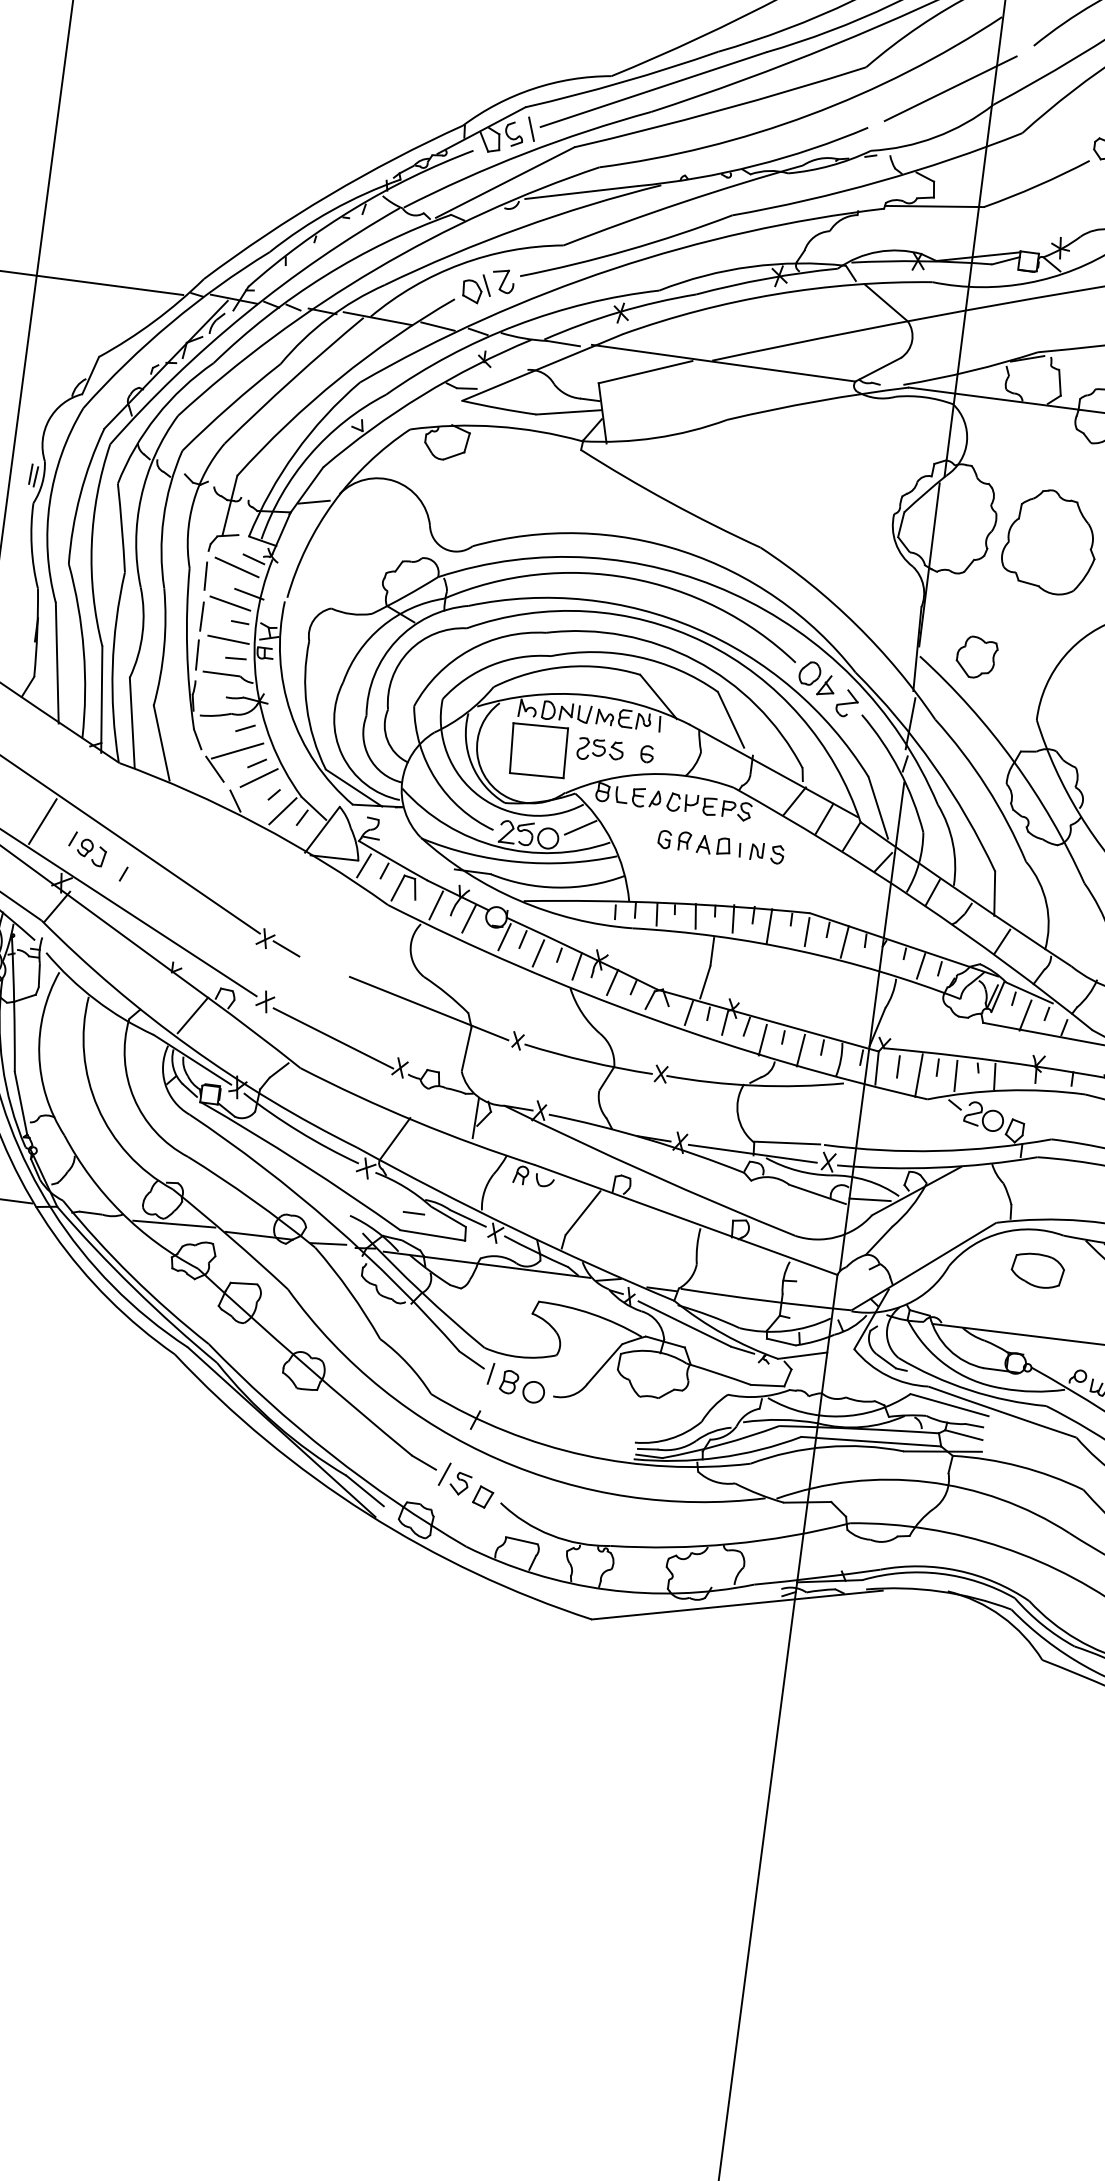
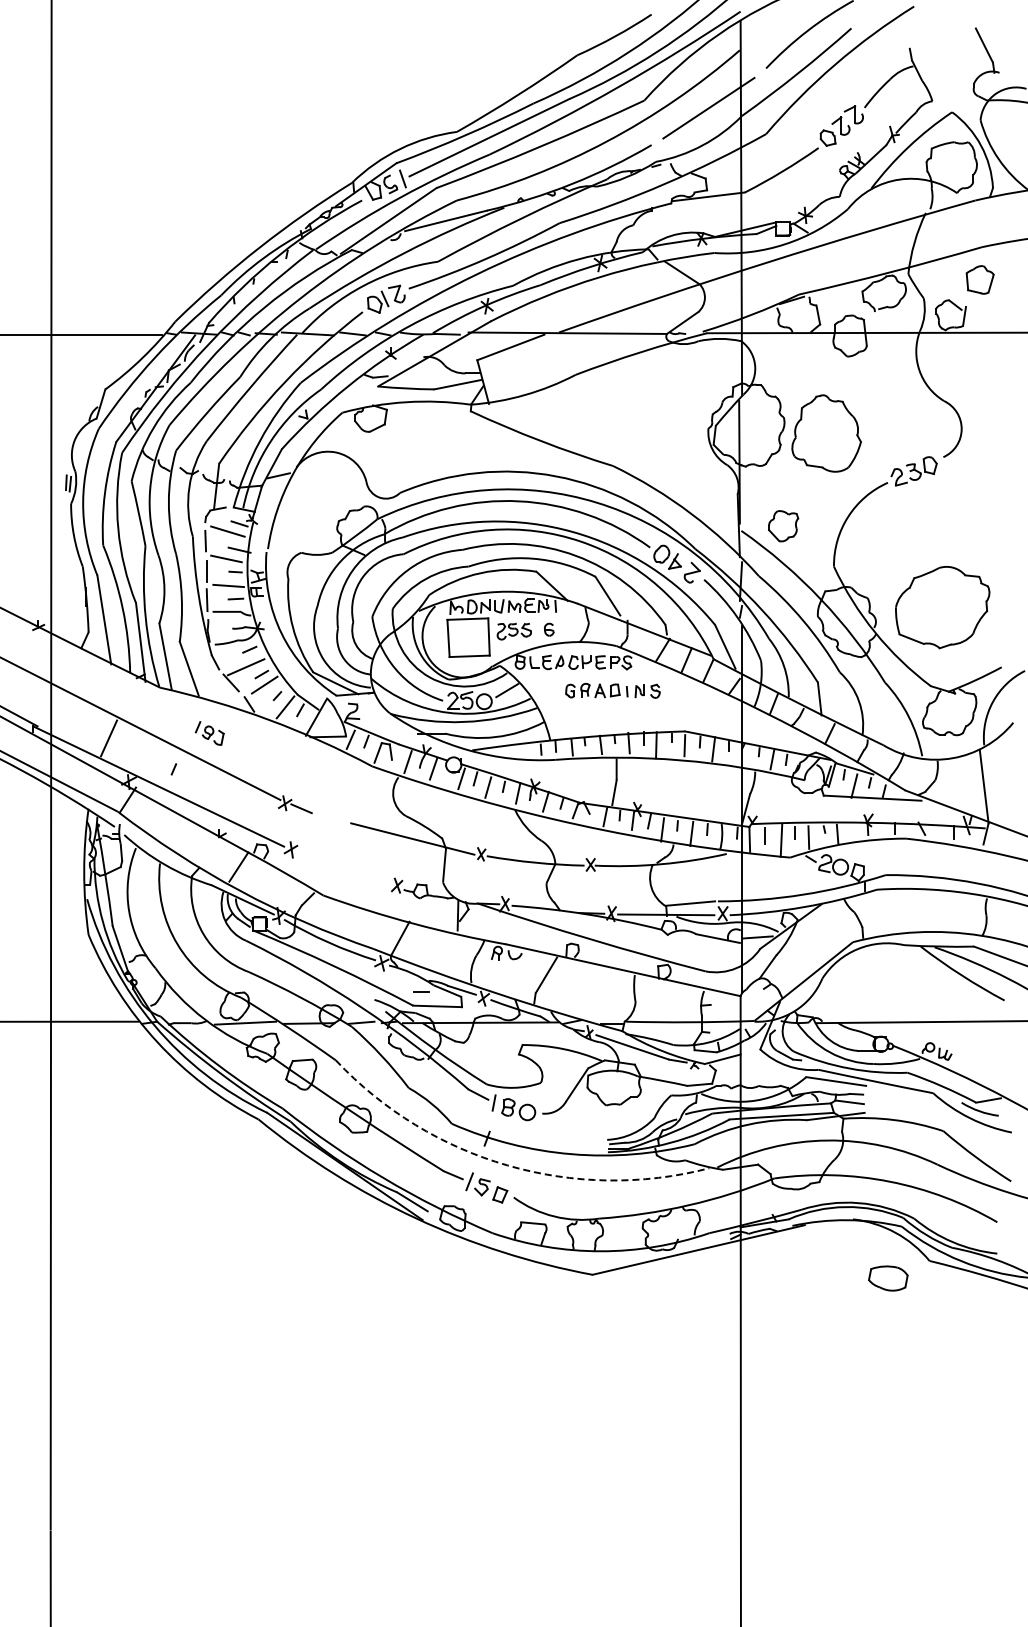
part: (87, 849) -> (209, 733), moved
line: (332, 1037) -> (344, 869), removed
part: (1038, 1270) -> (888, 1278), moved
arc: (497, 1459) -> (507, 1165), solid -> dashed

